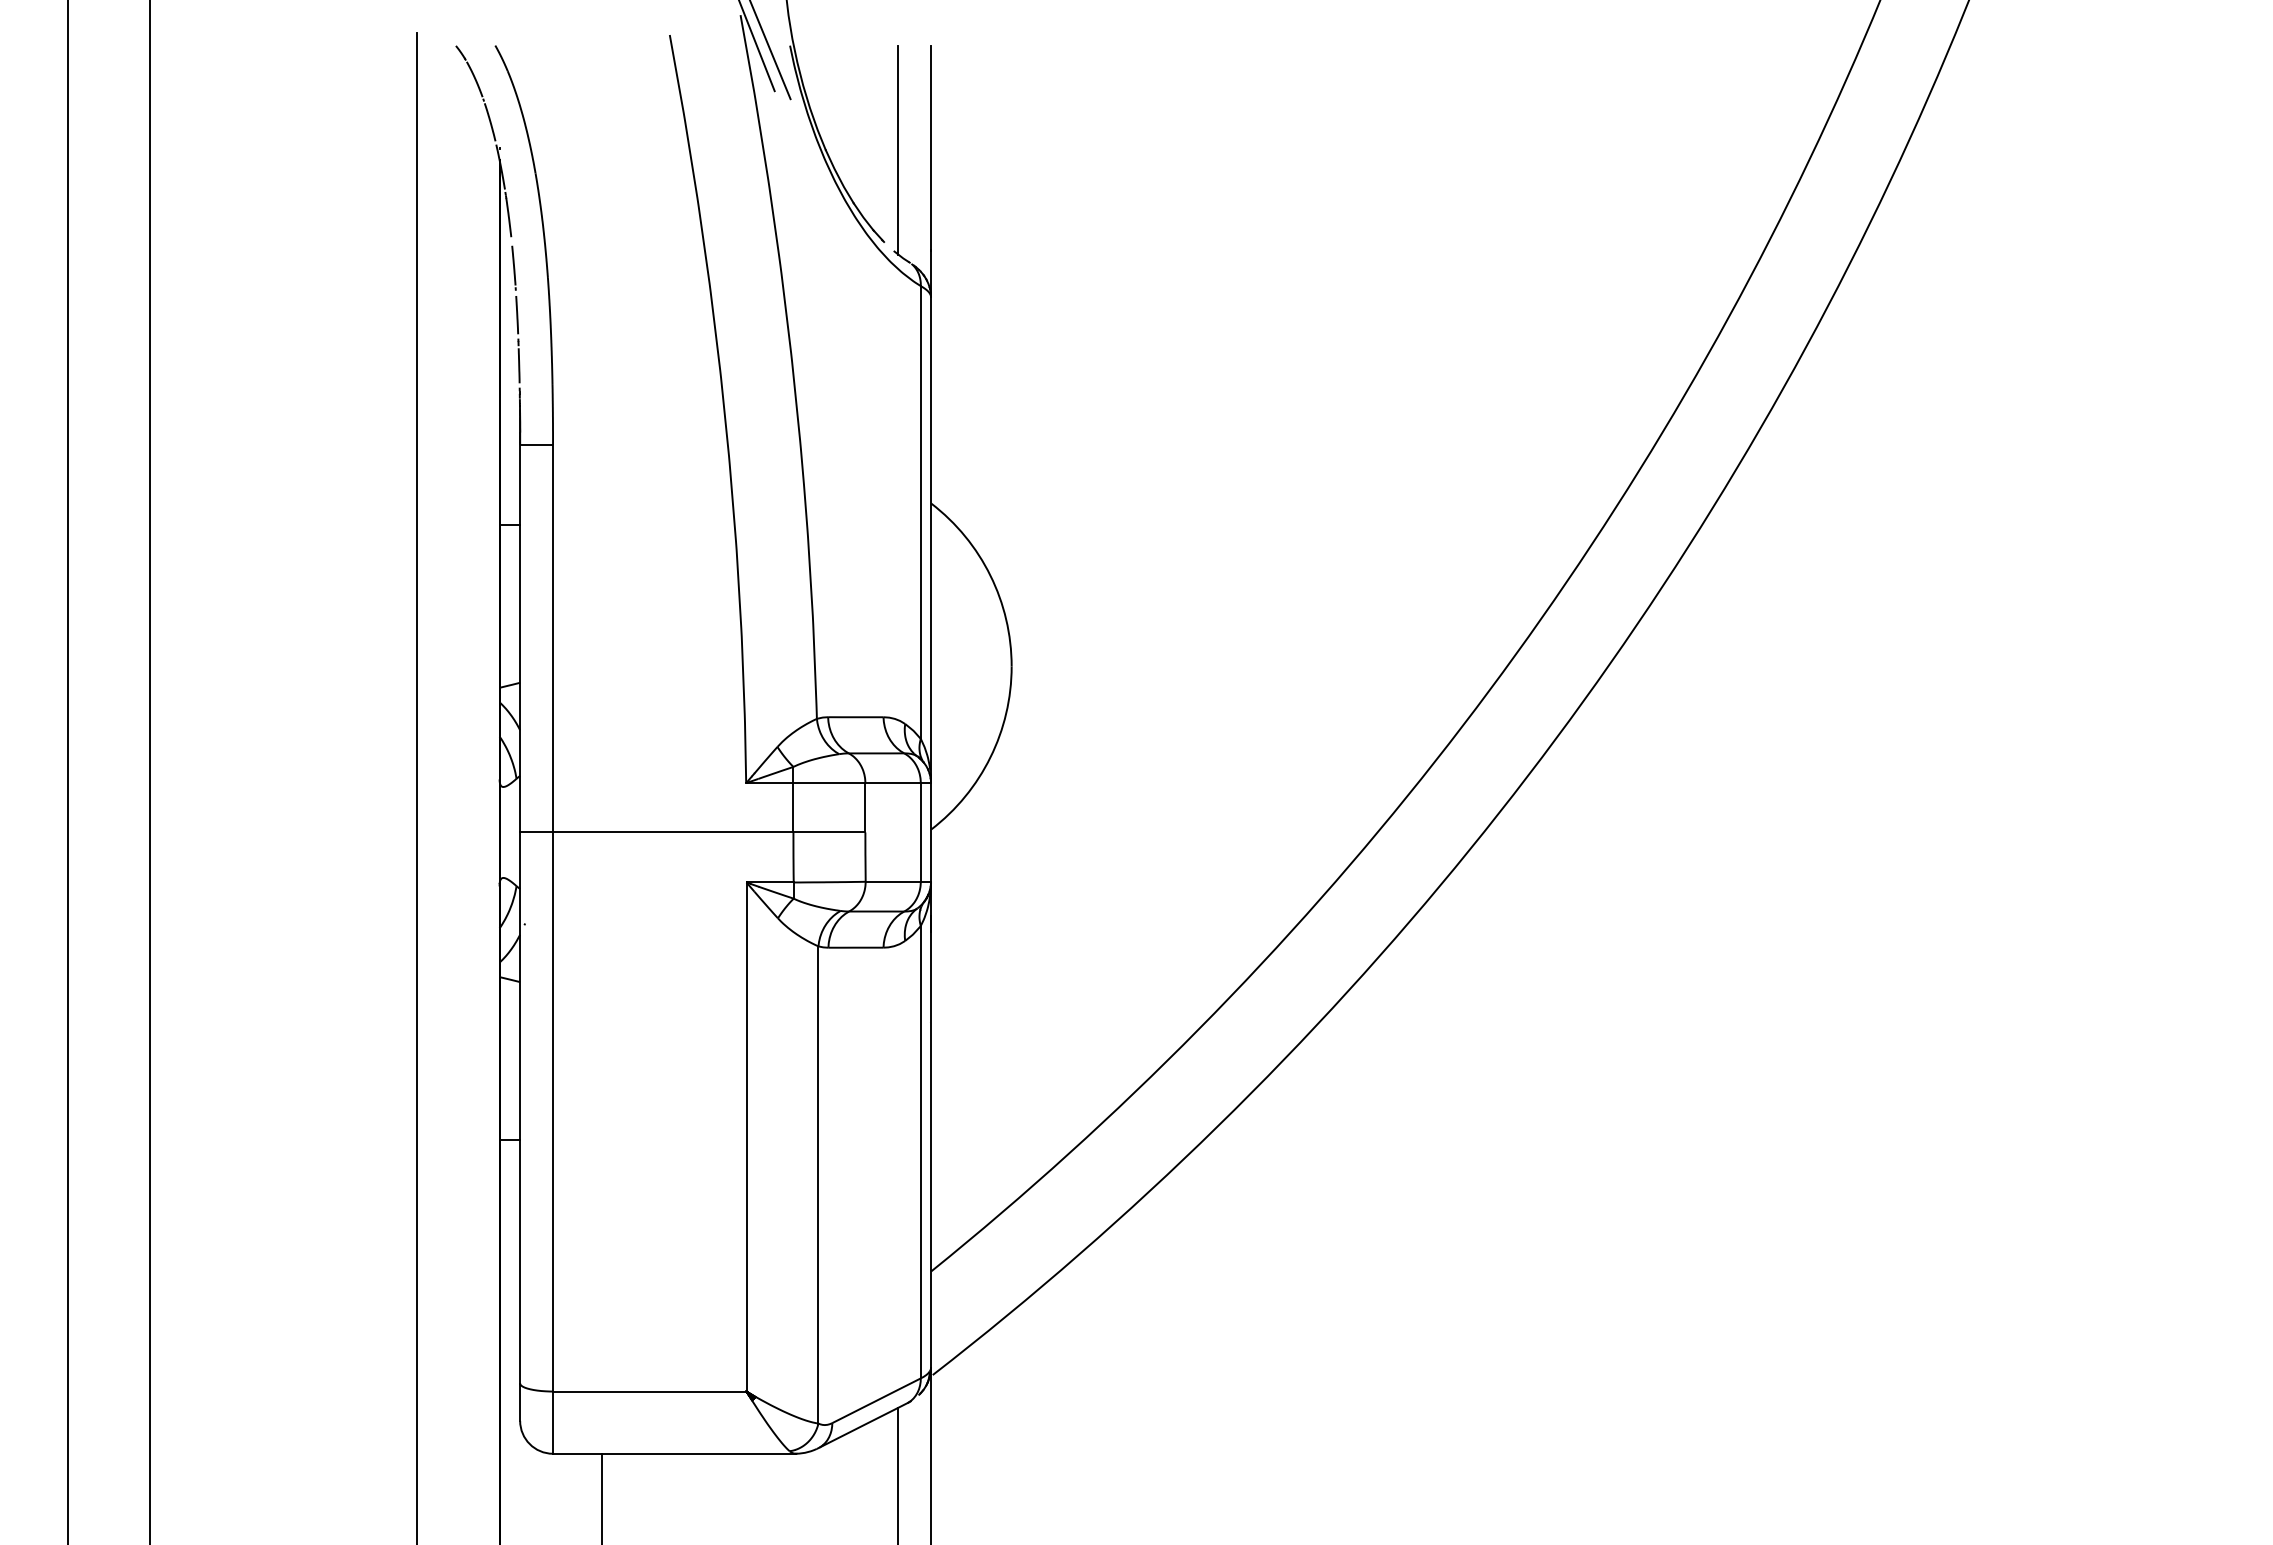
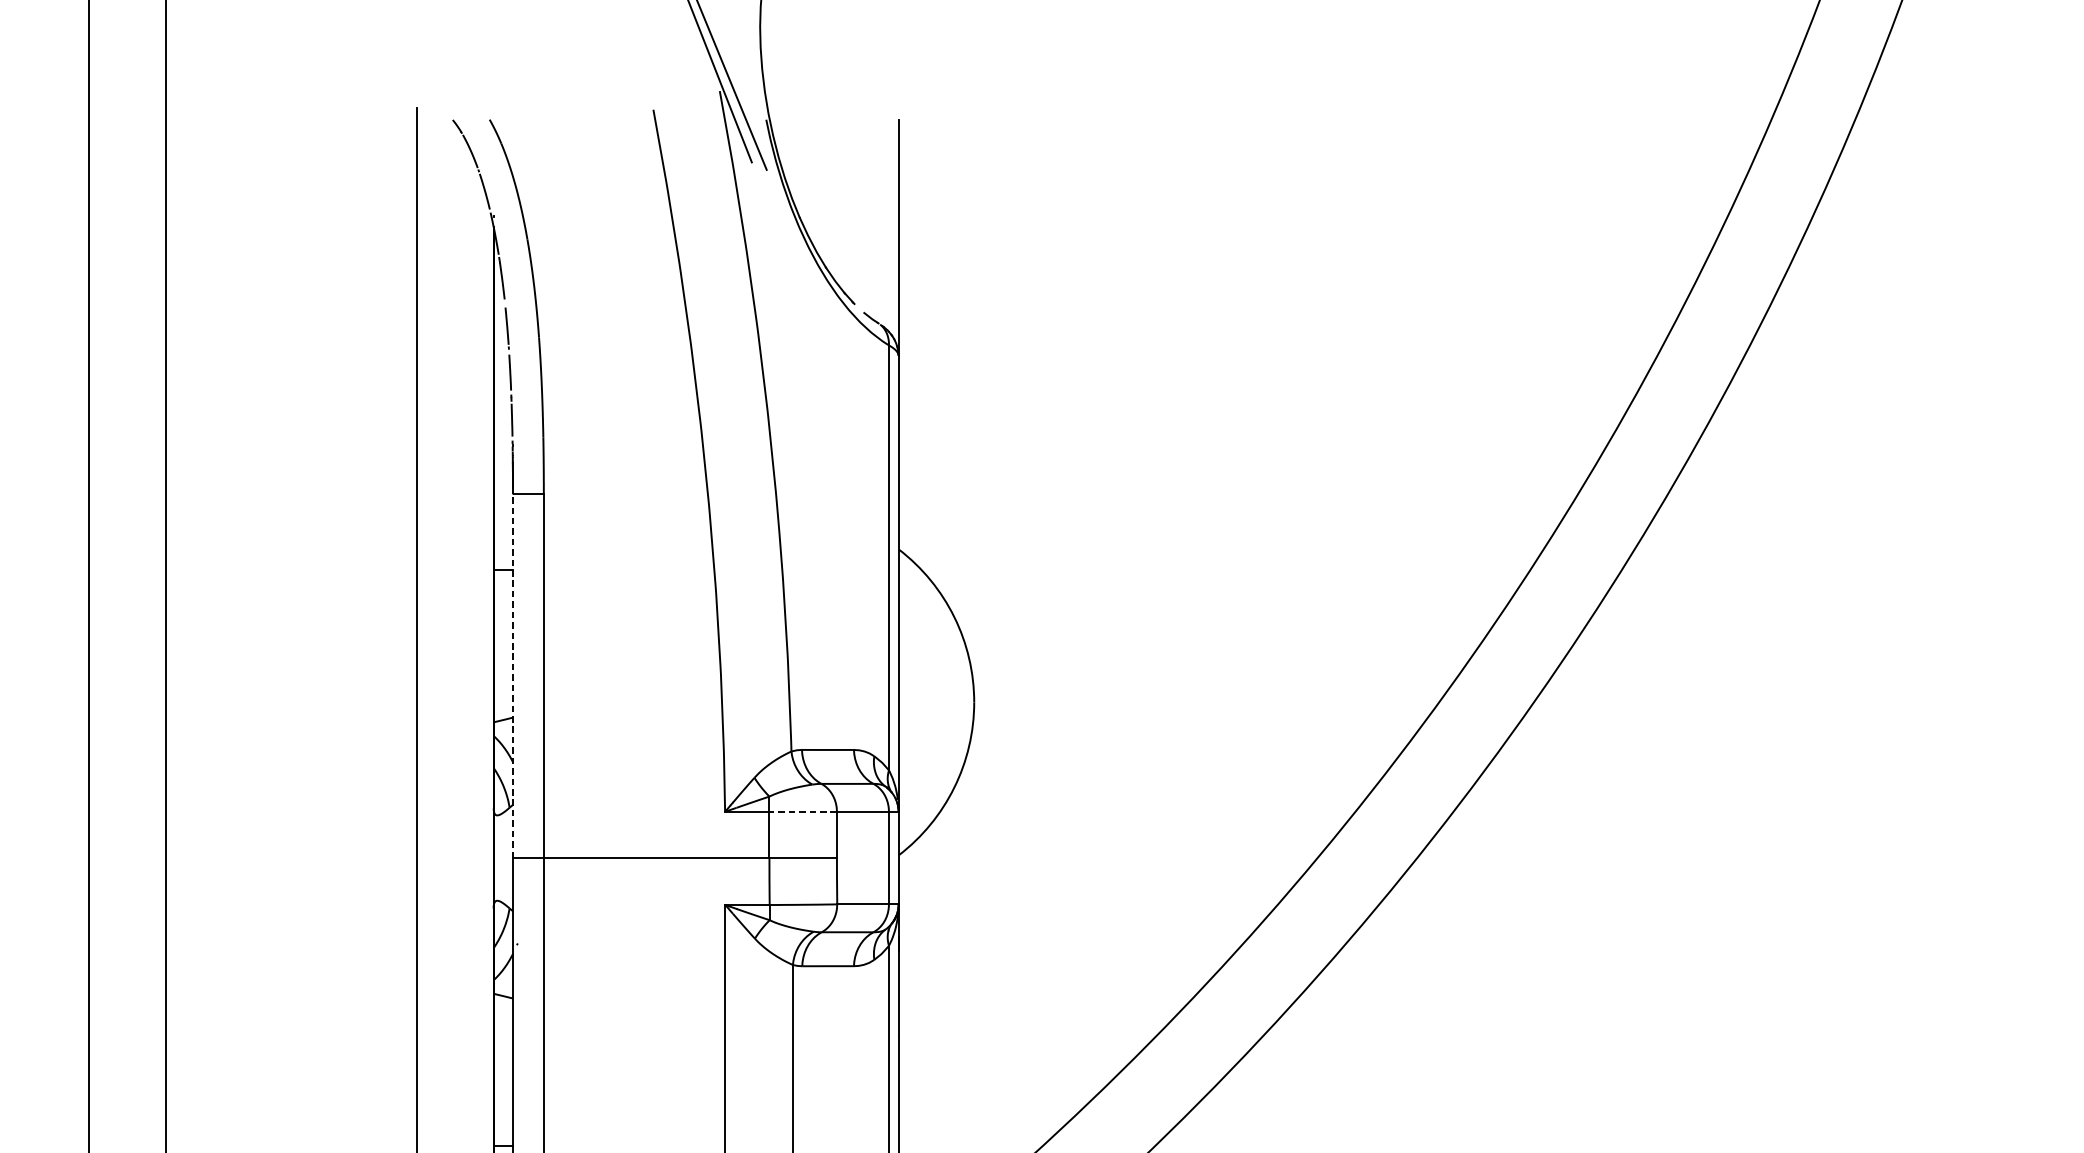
line: (898, 150) -> (868, 218), removed
line: (520, 638) -> (513, 676), solid -> dashed
line: (829, 783) -> (803, 812), solid -> dashed

